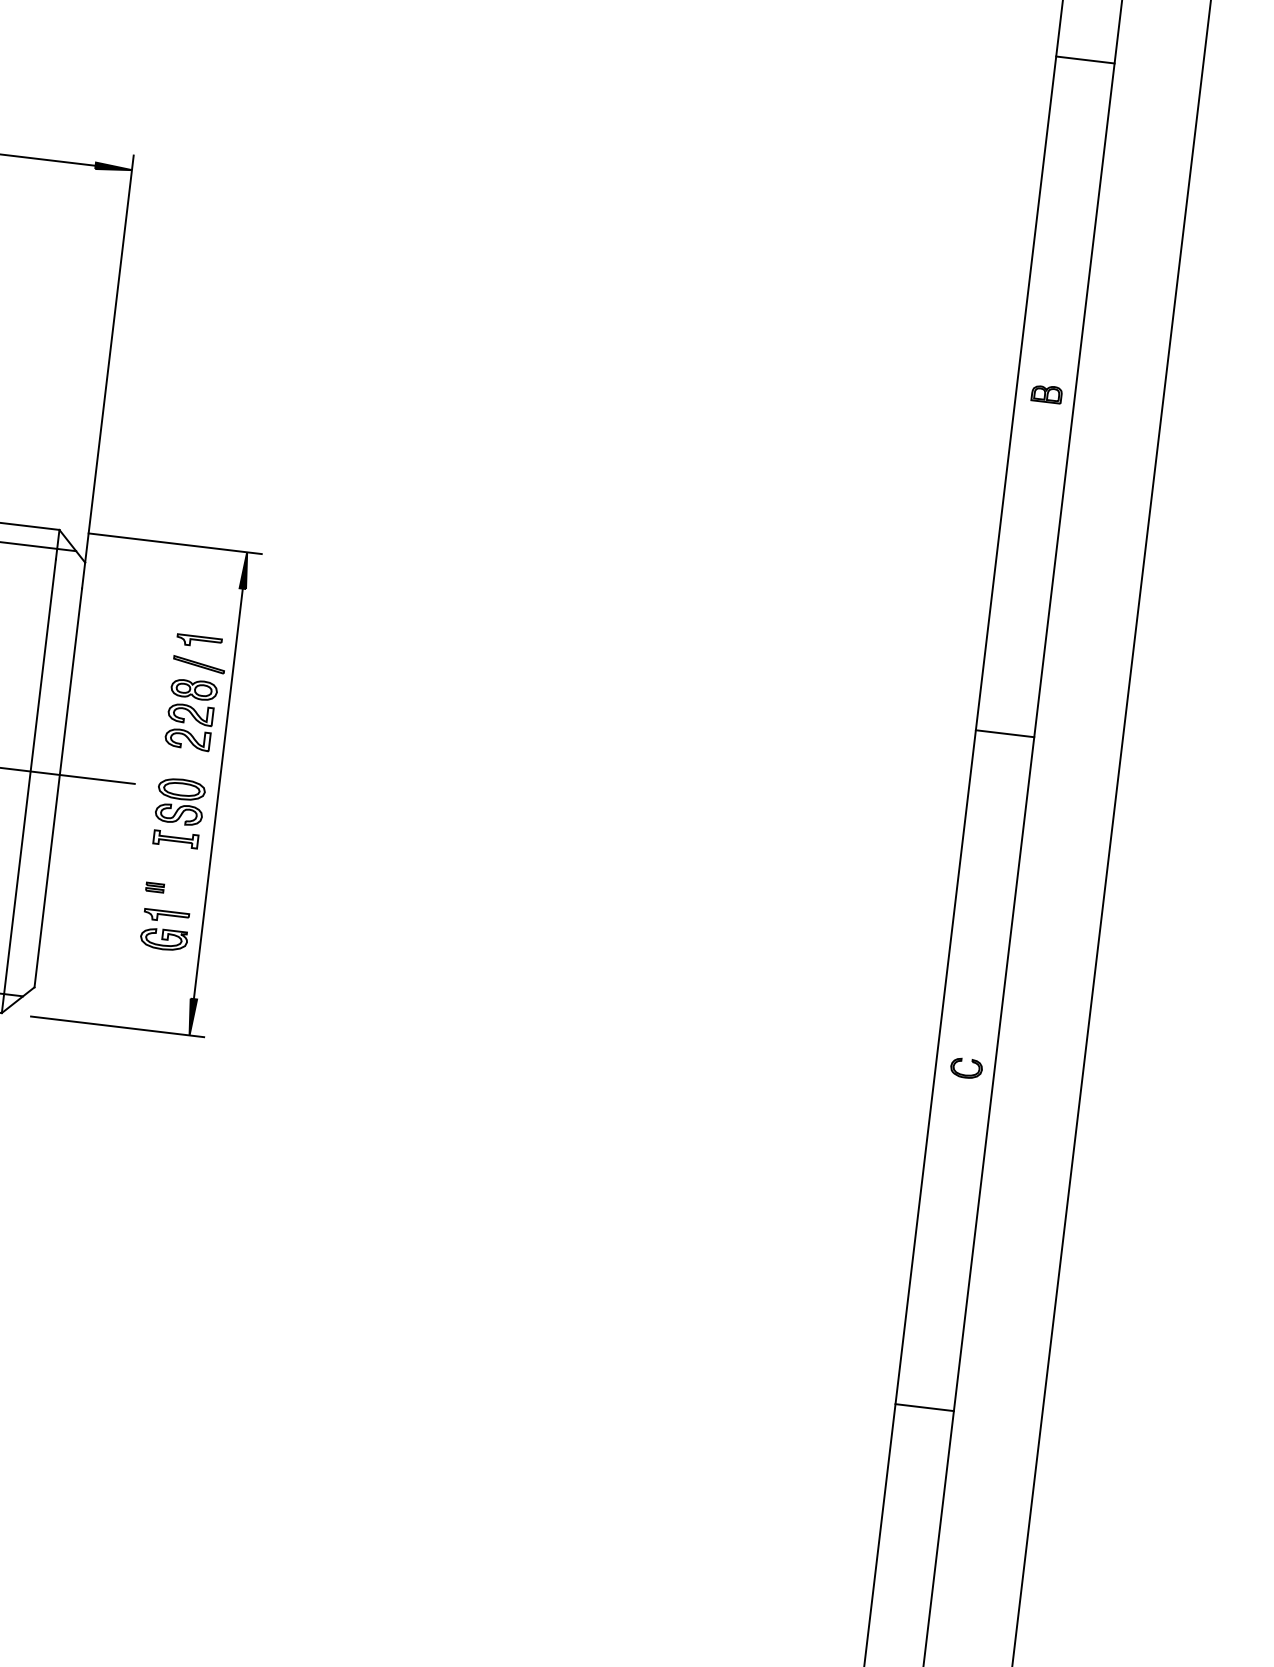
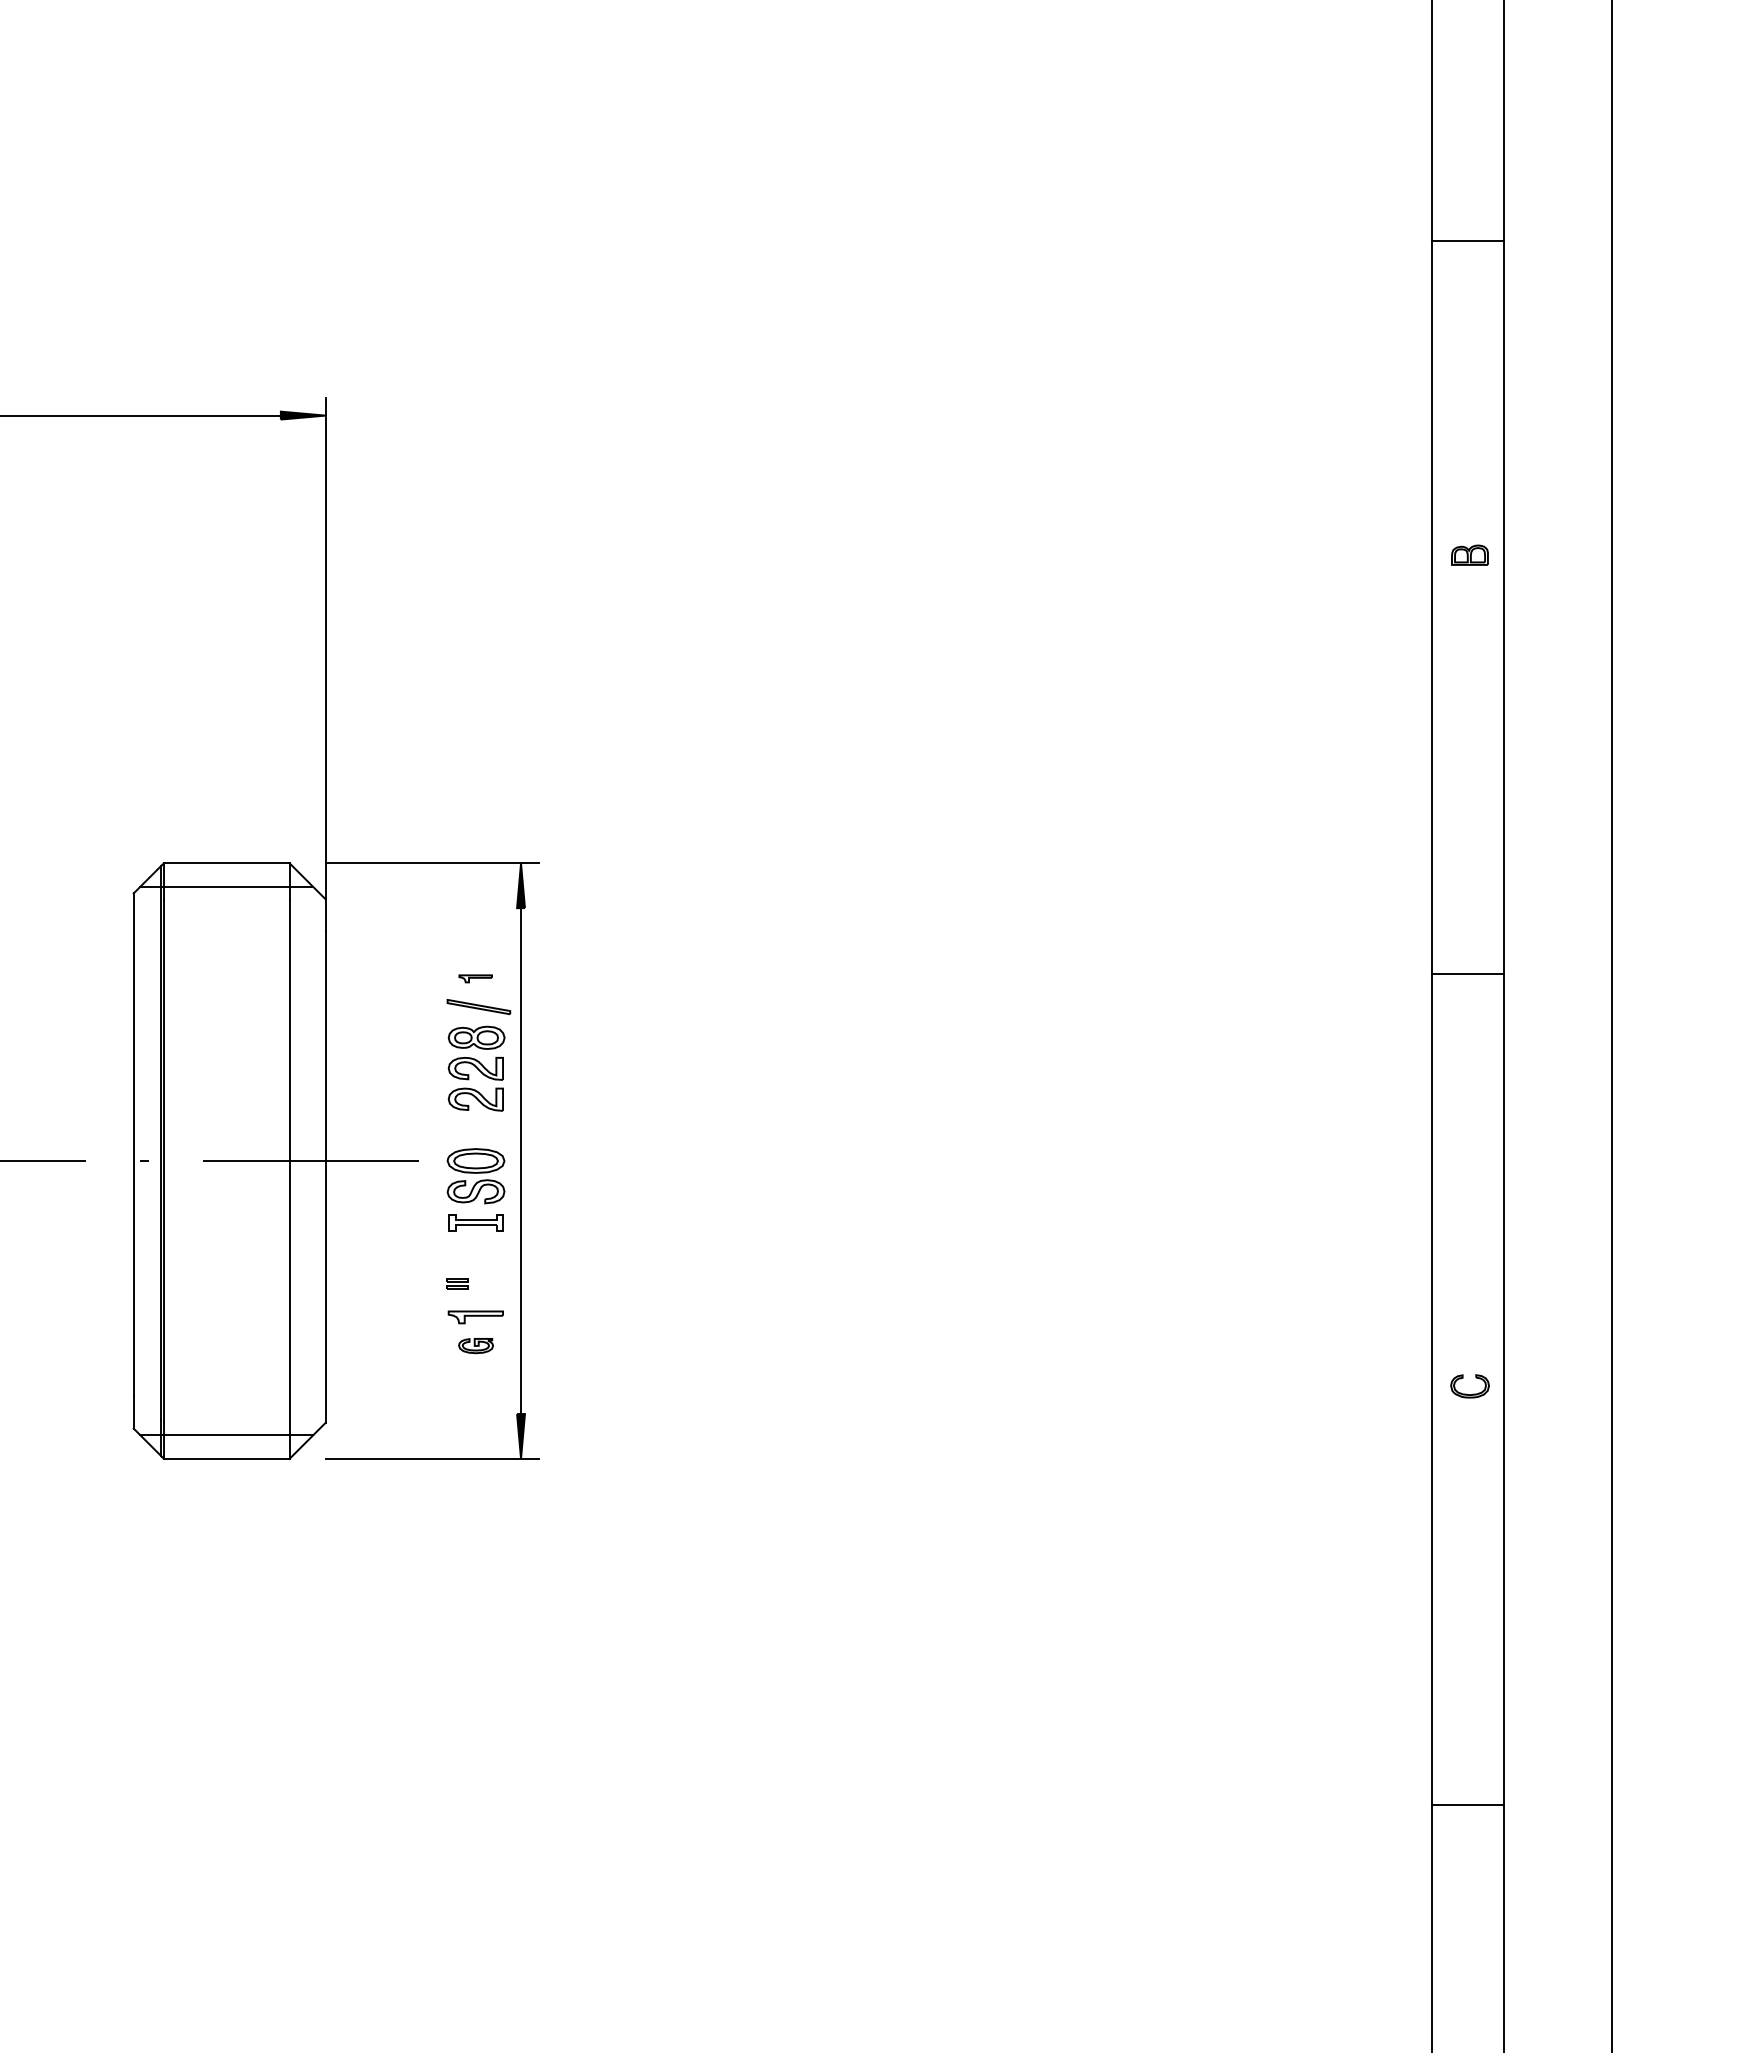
line: (1085, 59) -> (1468, 240), moved
part: (199, 641) -> (475, 978), size x0.6
part: (163, 939) -> (475, 1345), size x0.6

